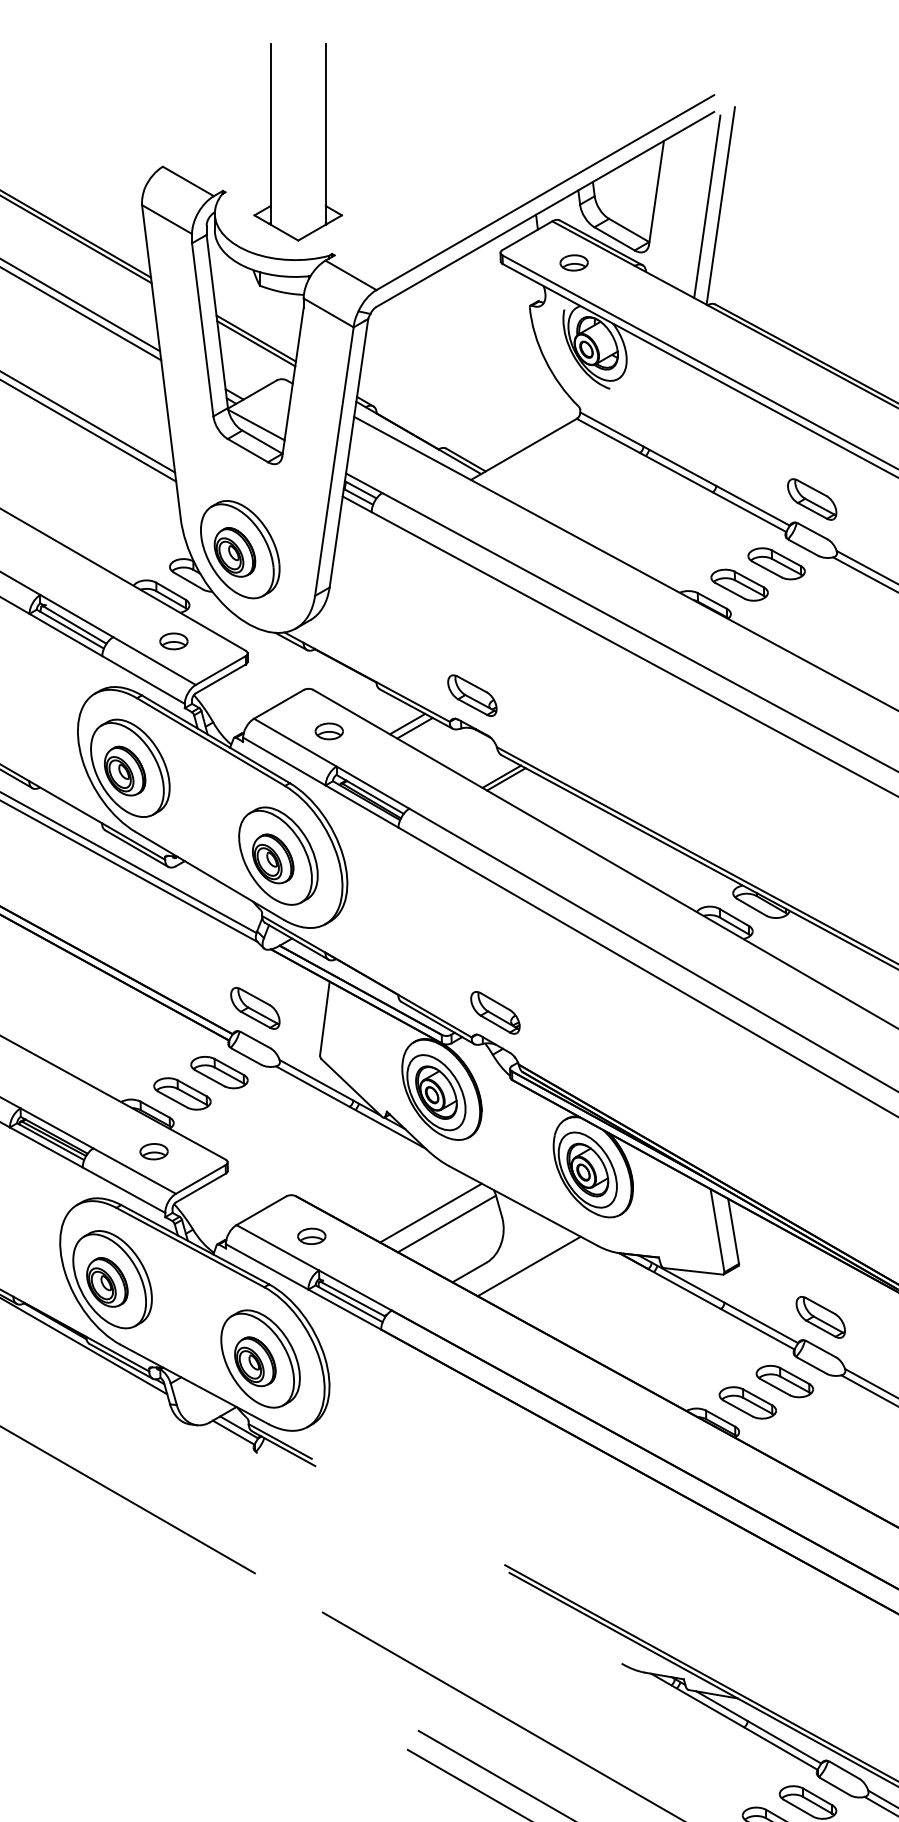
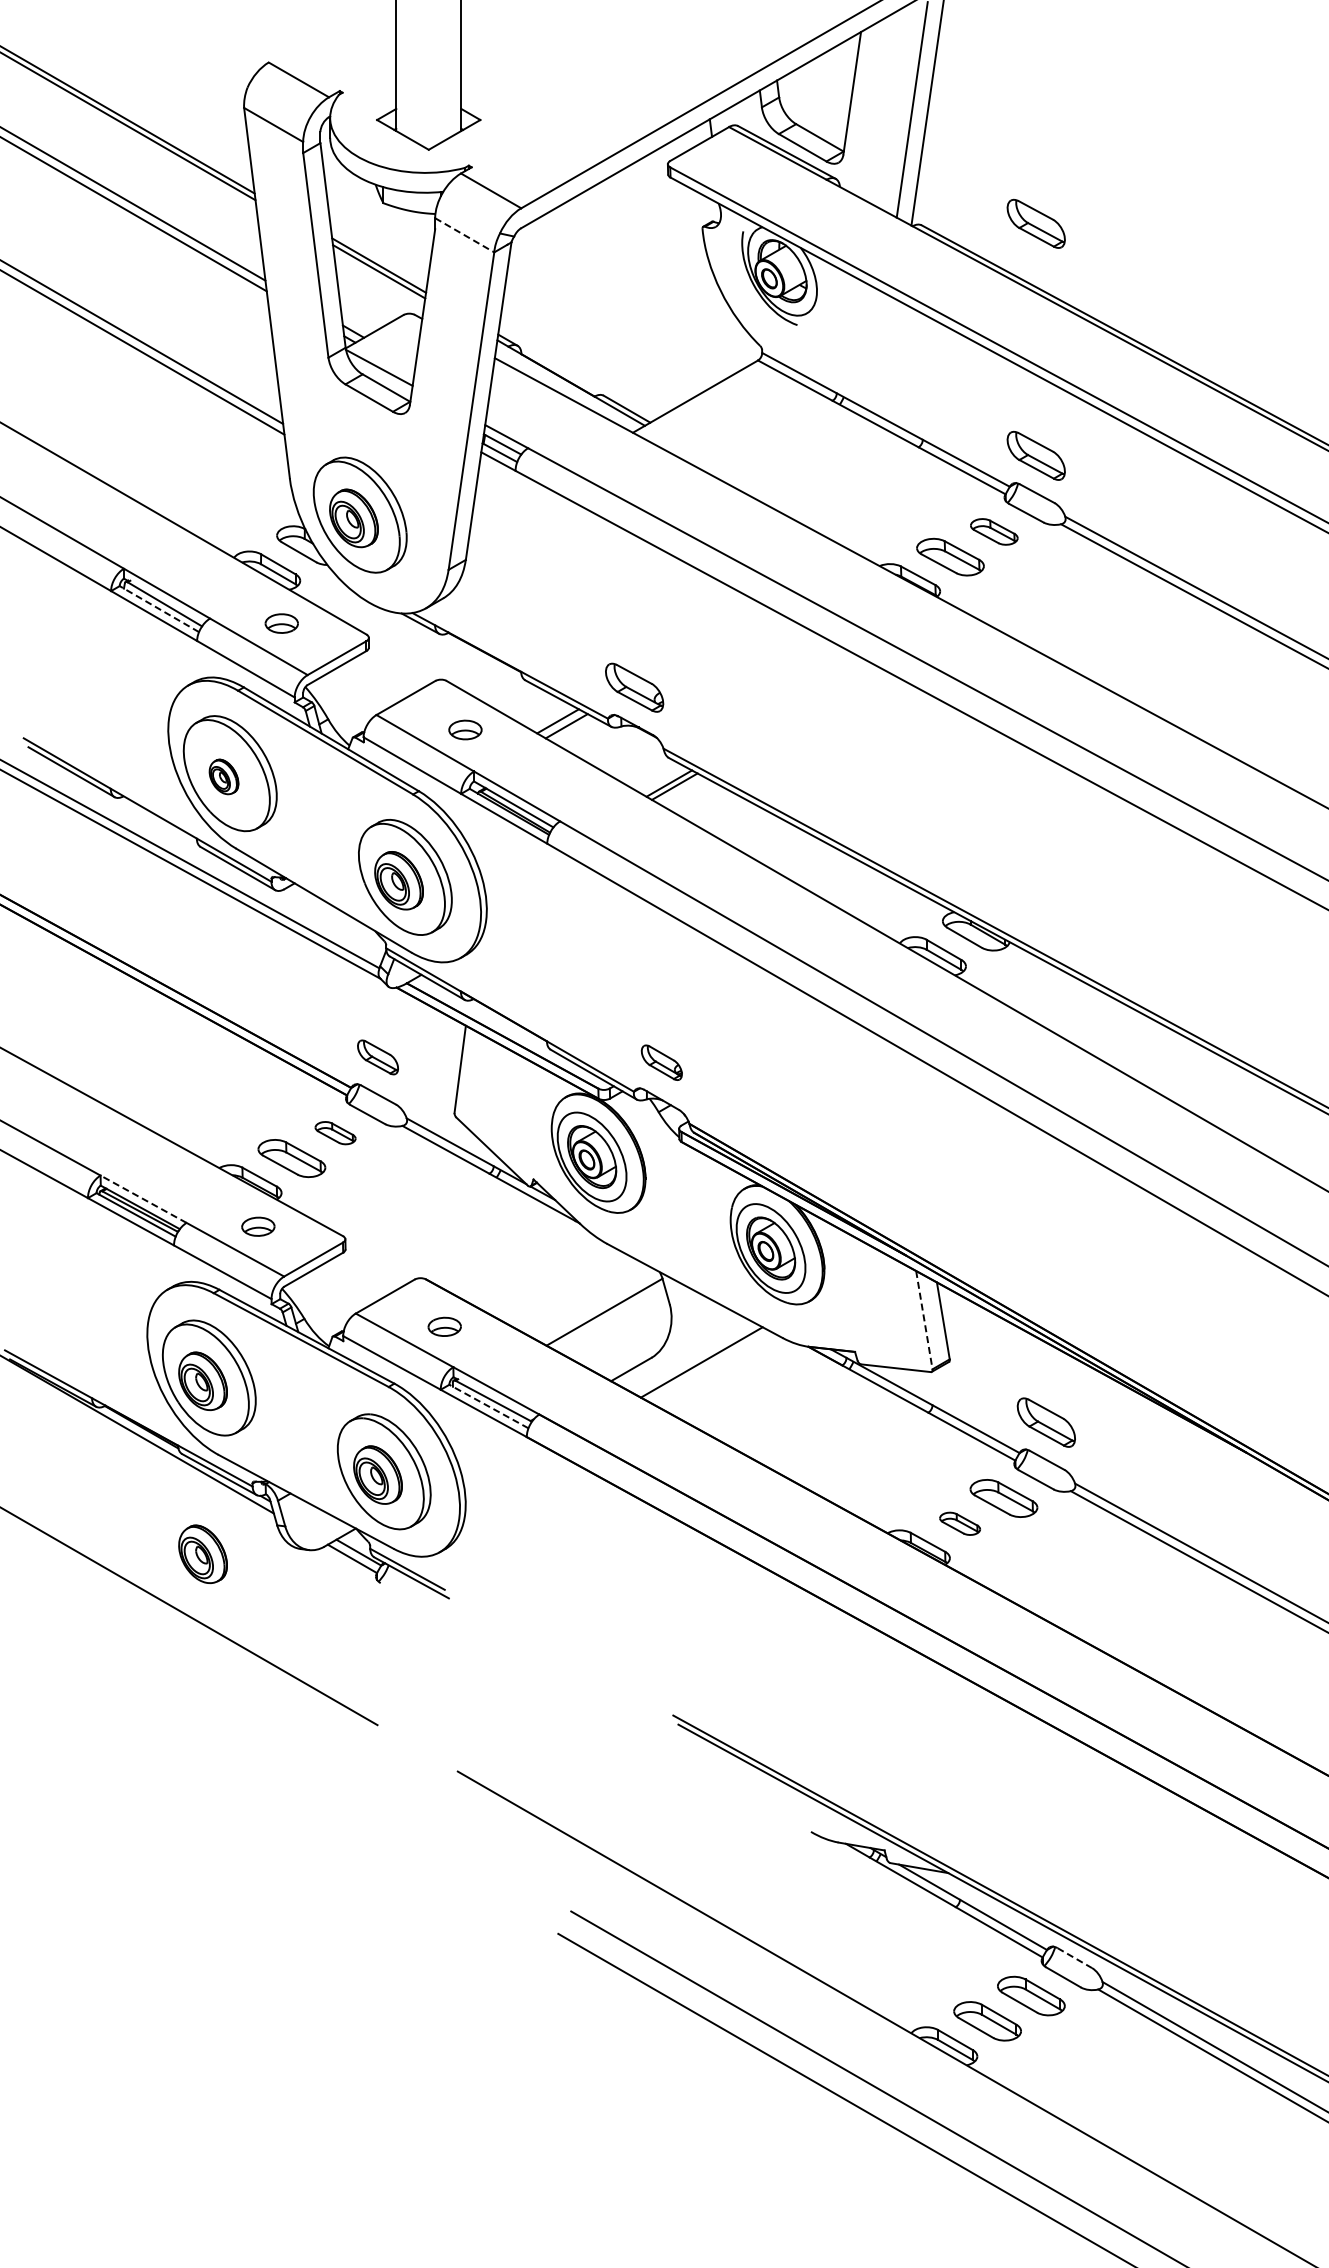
part: (573, 263) -> (754, 176), removed
part: (811, 302) -> (1035, 223), added
line: (329, 313) -> (465, 235), solid -> dashed
part: (776, 563) -> (994, 531), size x0.7
line: (70, 629) -> (159, 609), solid -> dashed
part: (124, 770) -> (223, 776), size x0.6
part: (254, 1008) -> (377, 1057), size x0.7
part: (495, 1012) -> (661, 1062), size x0.7
part: (219, 1071) -> (335, 1132), size x0.6
line: (56, 1128) -> (143, 1199), solid -> dashed
line: (430, 1213) -> (585, 1299), removed
line: (717, 1230) -> (924, 1320), solid -> dashed
line: (348, 1303) -> (488, 1406), solid -> dashed
part: (747, 1402) -> (959, 1523), size x0.6
part: (106, 1428) -> (202, 1553), added
line: (844, 1770) -> (1074, 1958), solid -> dashed

